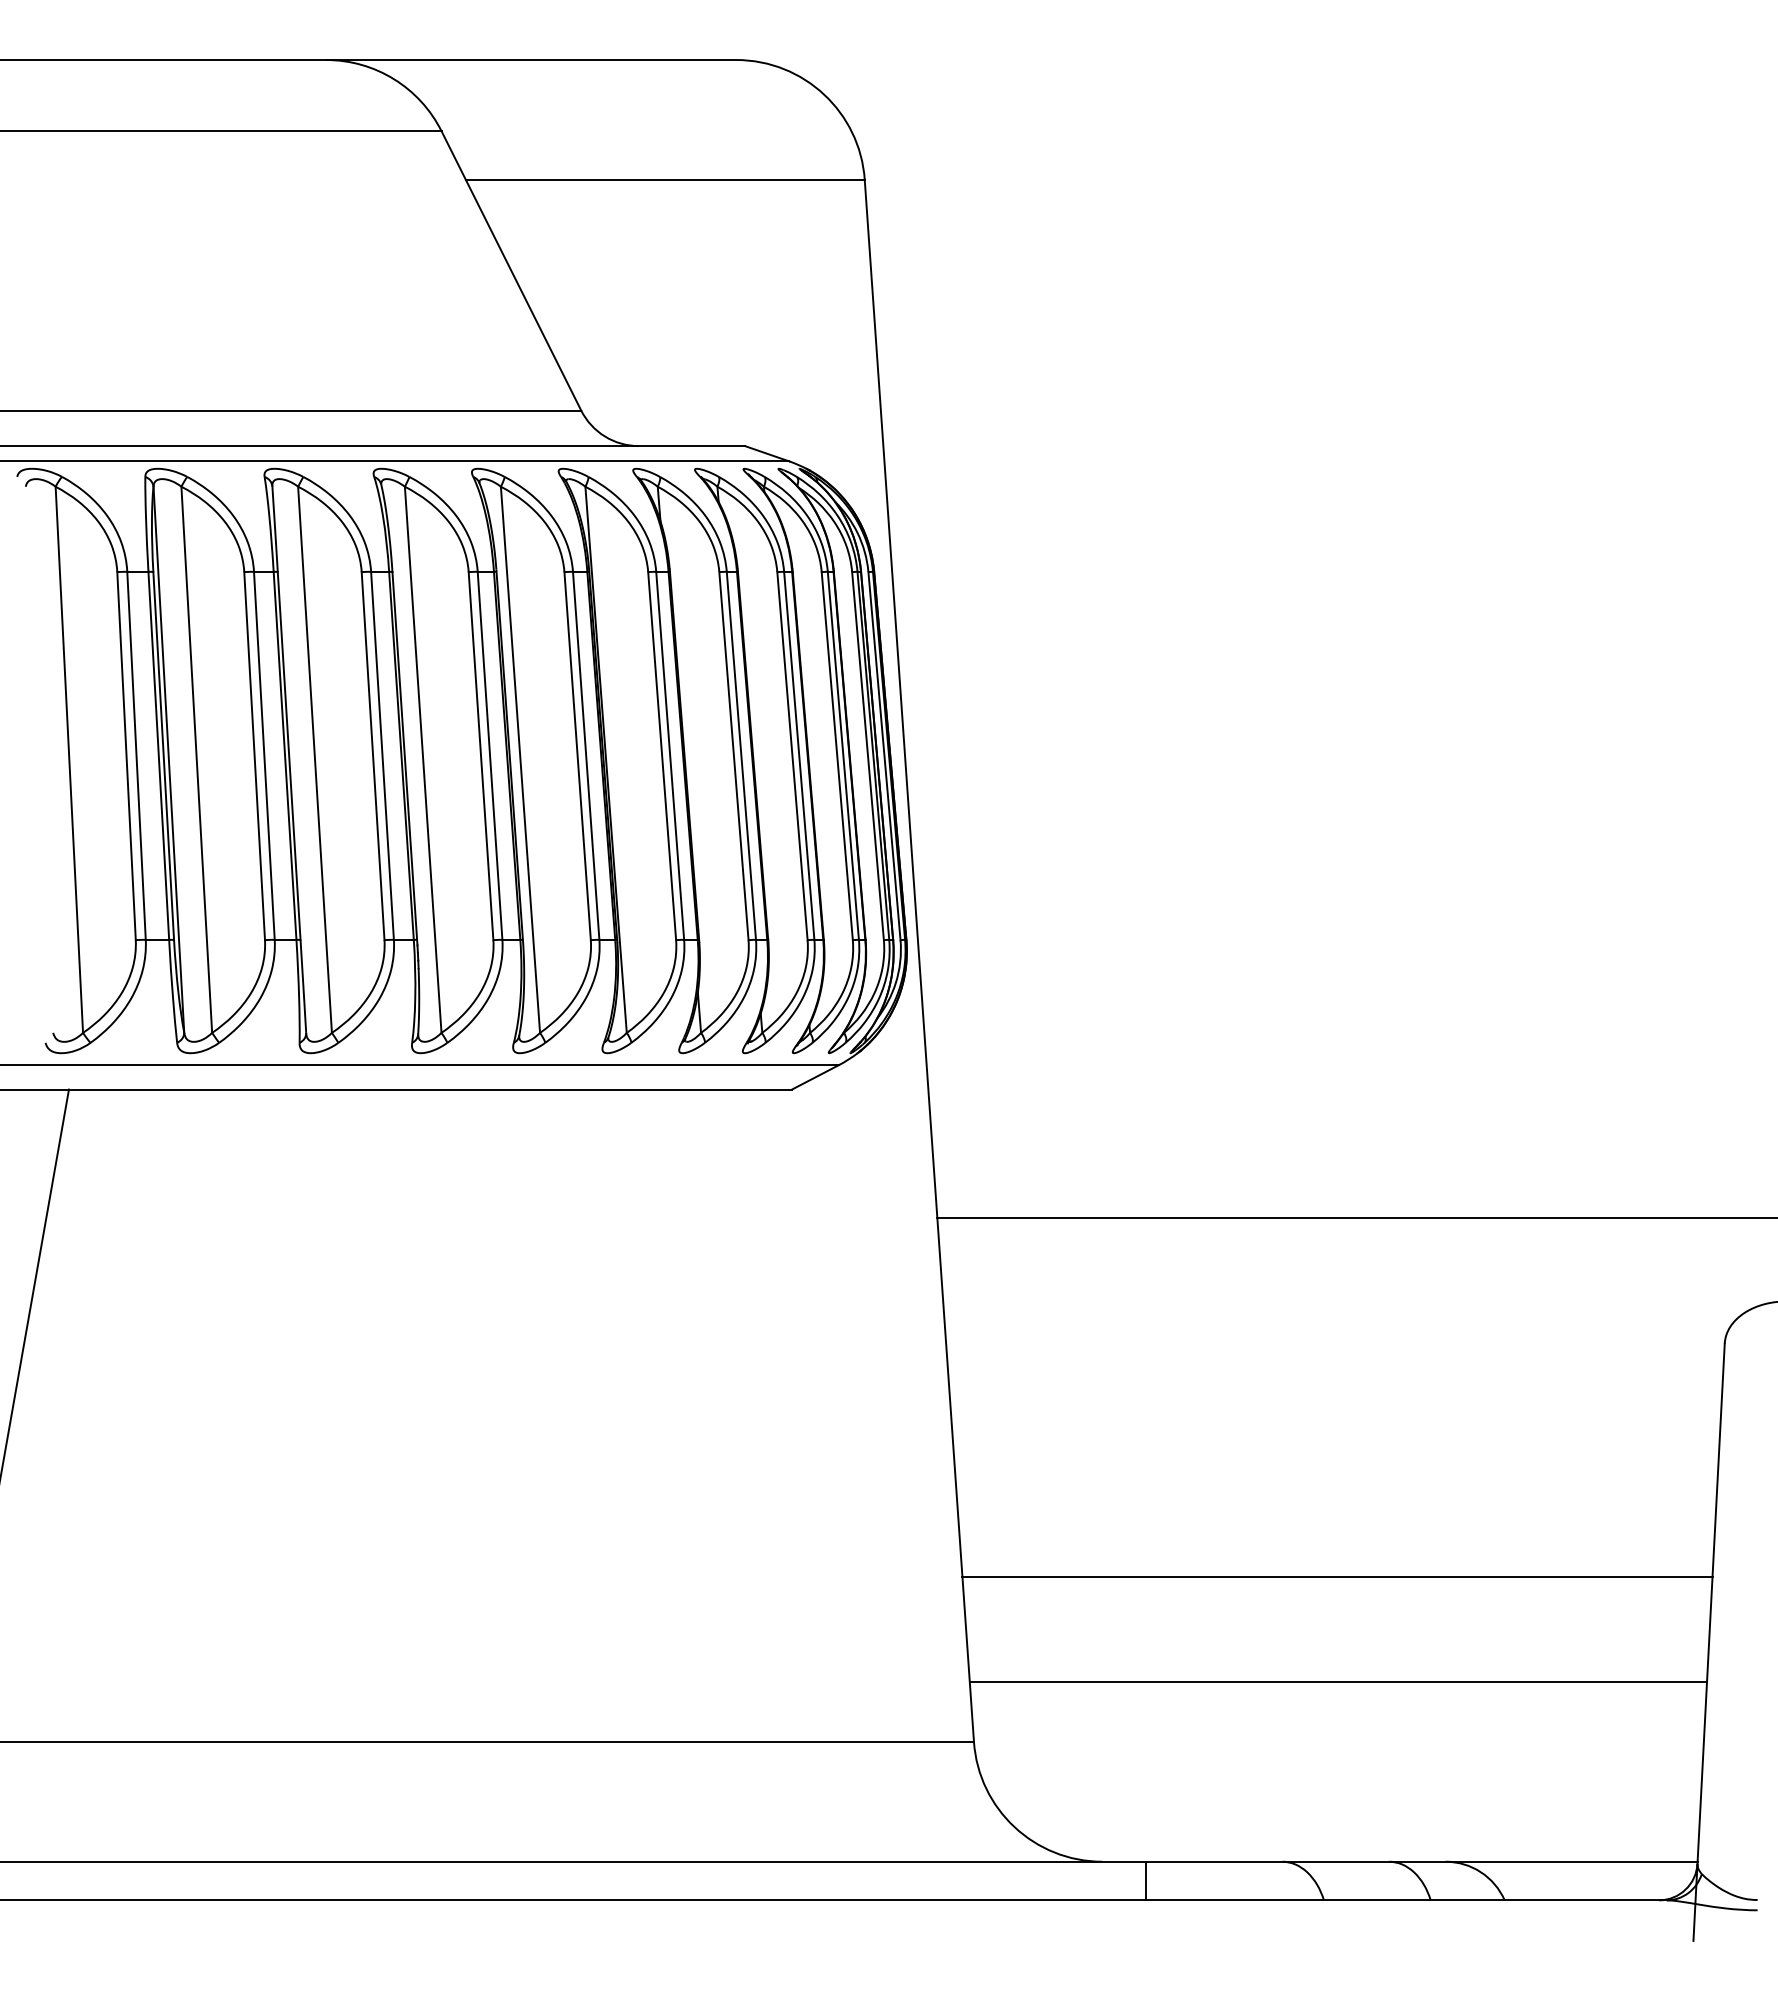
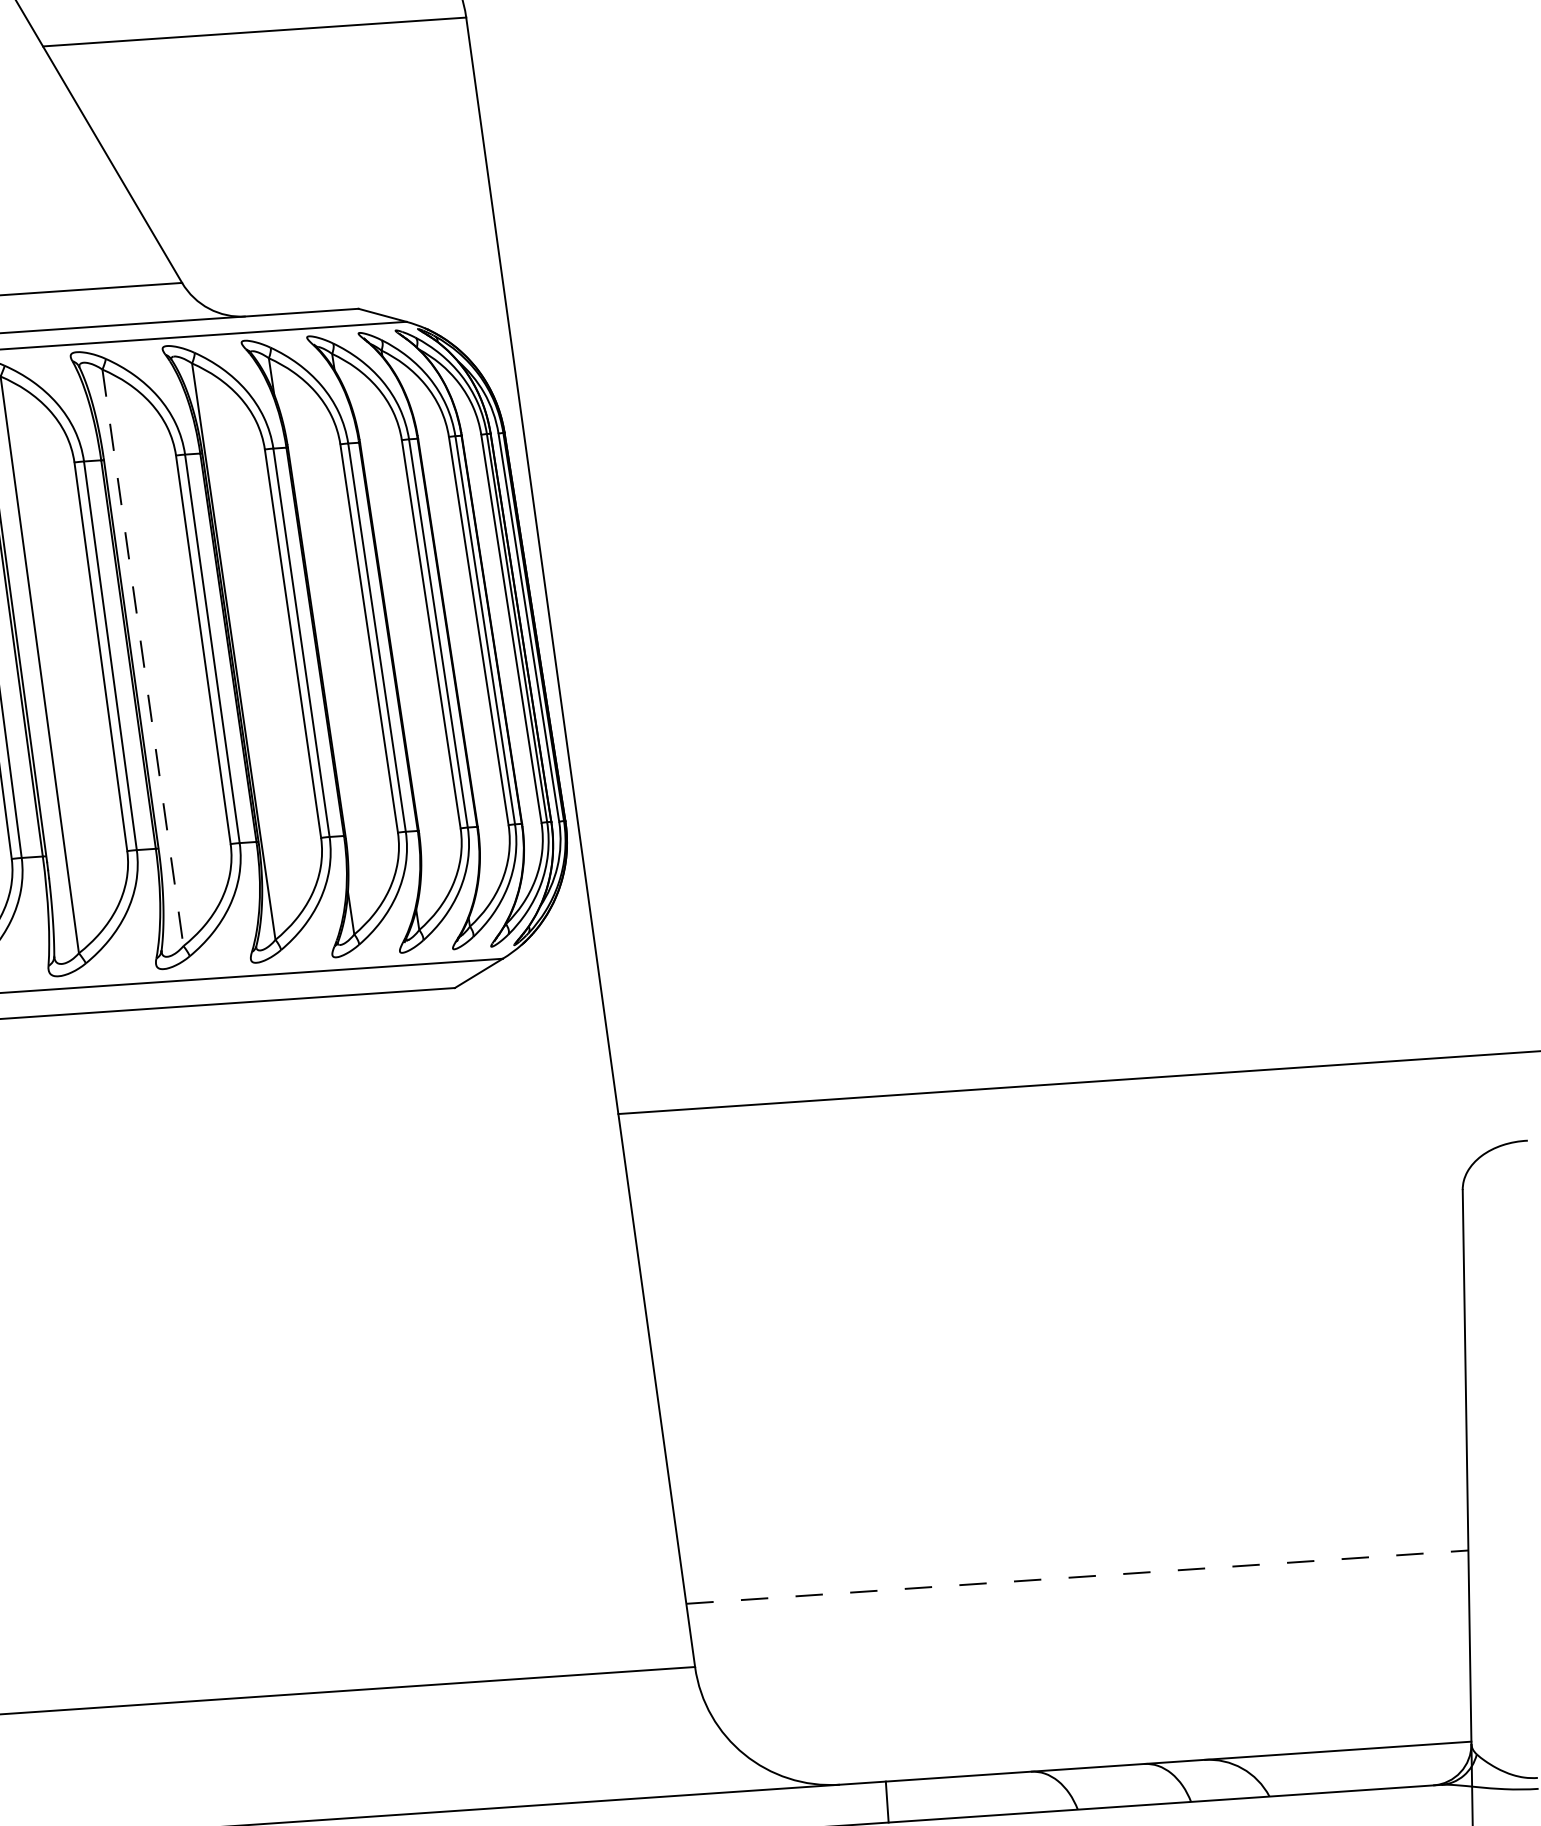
line: (520, 759) -> (142, 657), solid -> dashed
line: (1337, 1577) -> (1068, 1466), removed
line: (1338, 1682) -> (1077, 1577), solid -> dashed

